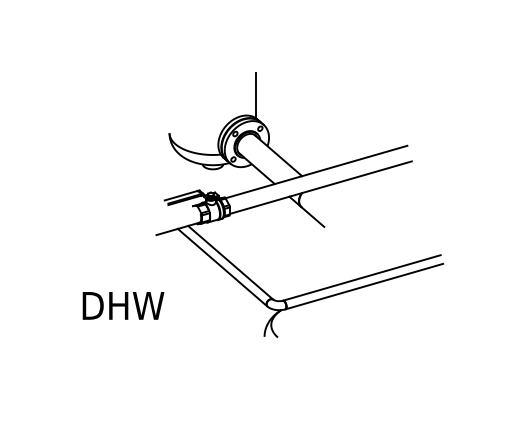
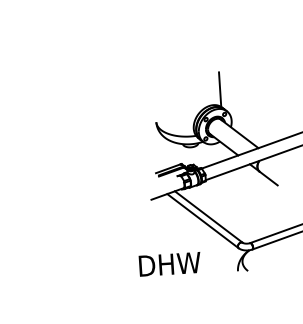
text: (123, 305) -> (170, 264), moved

